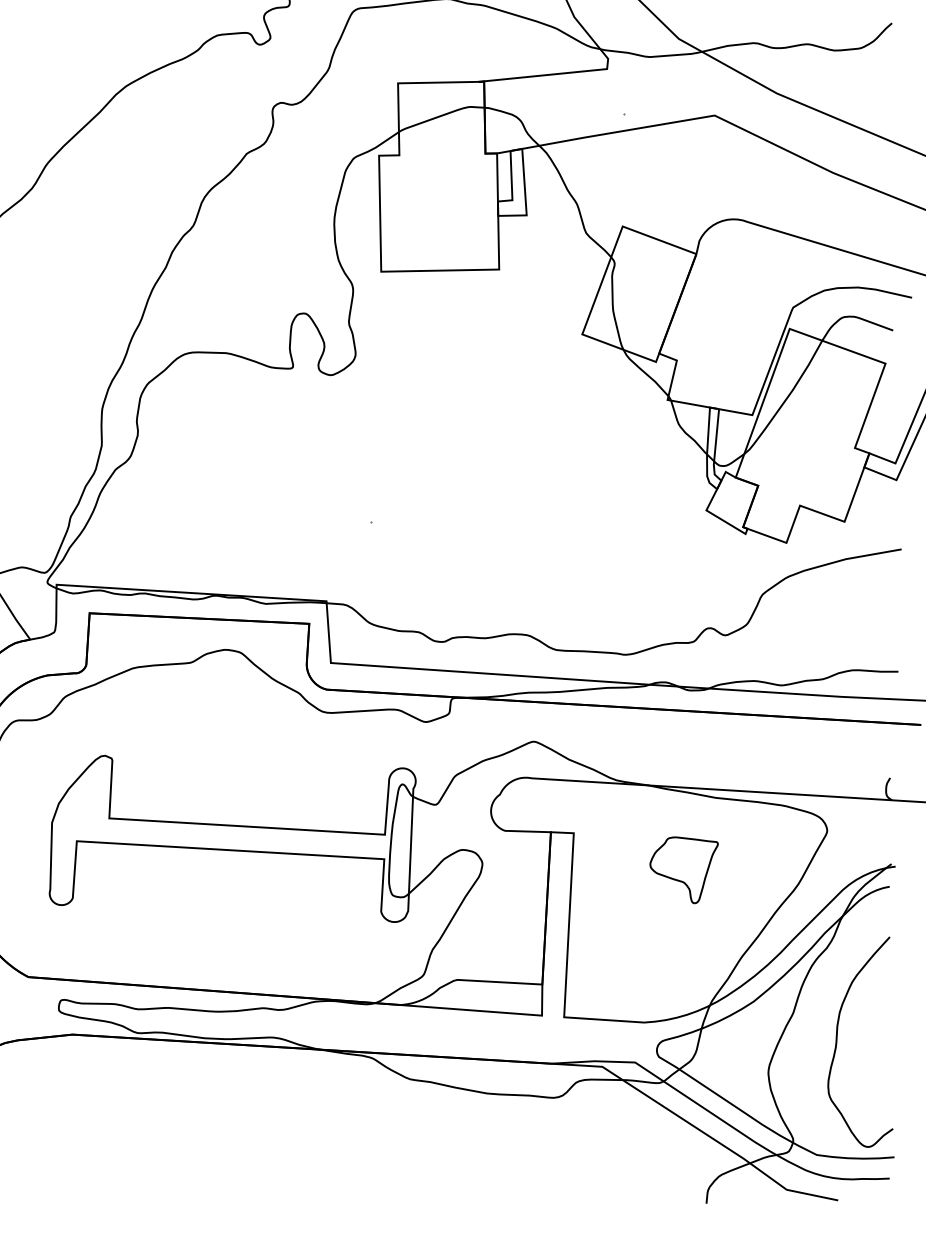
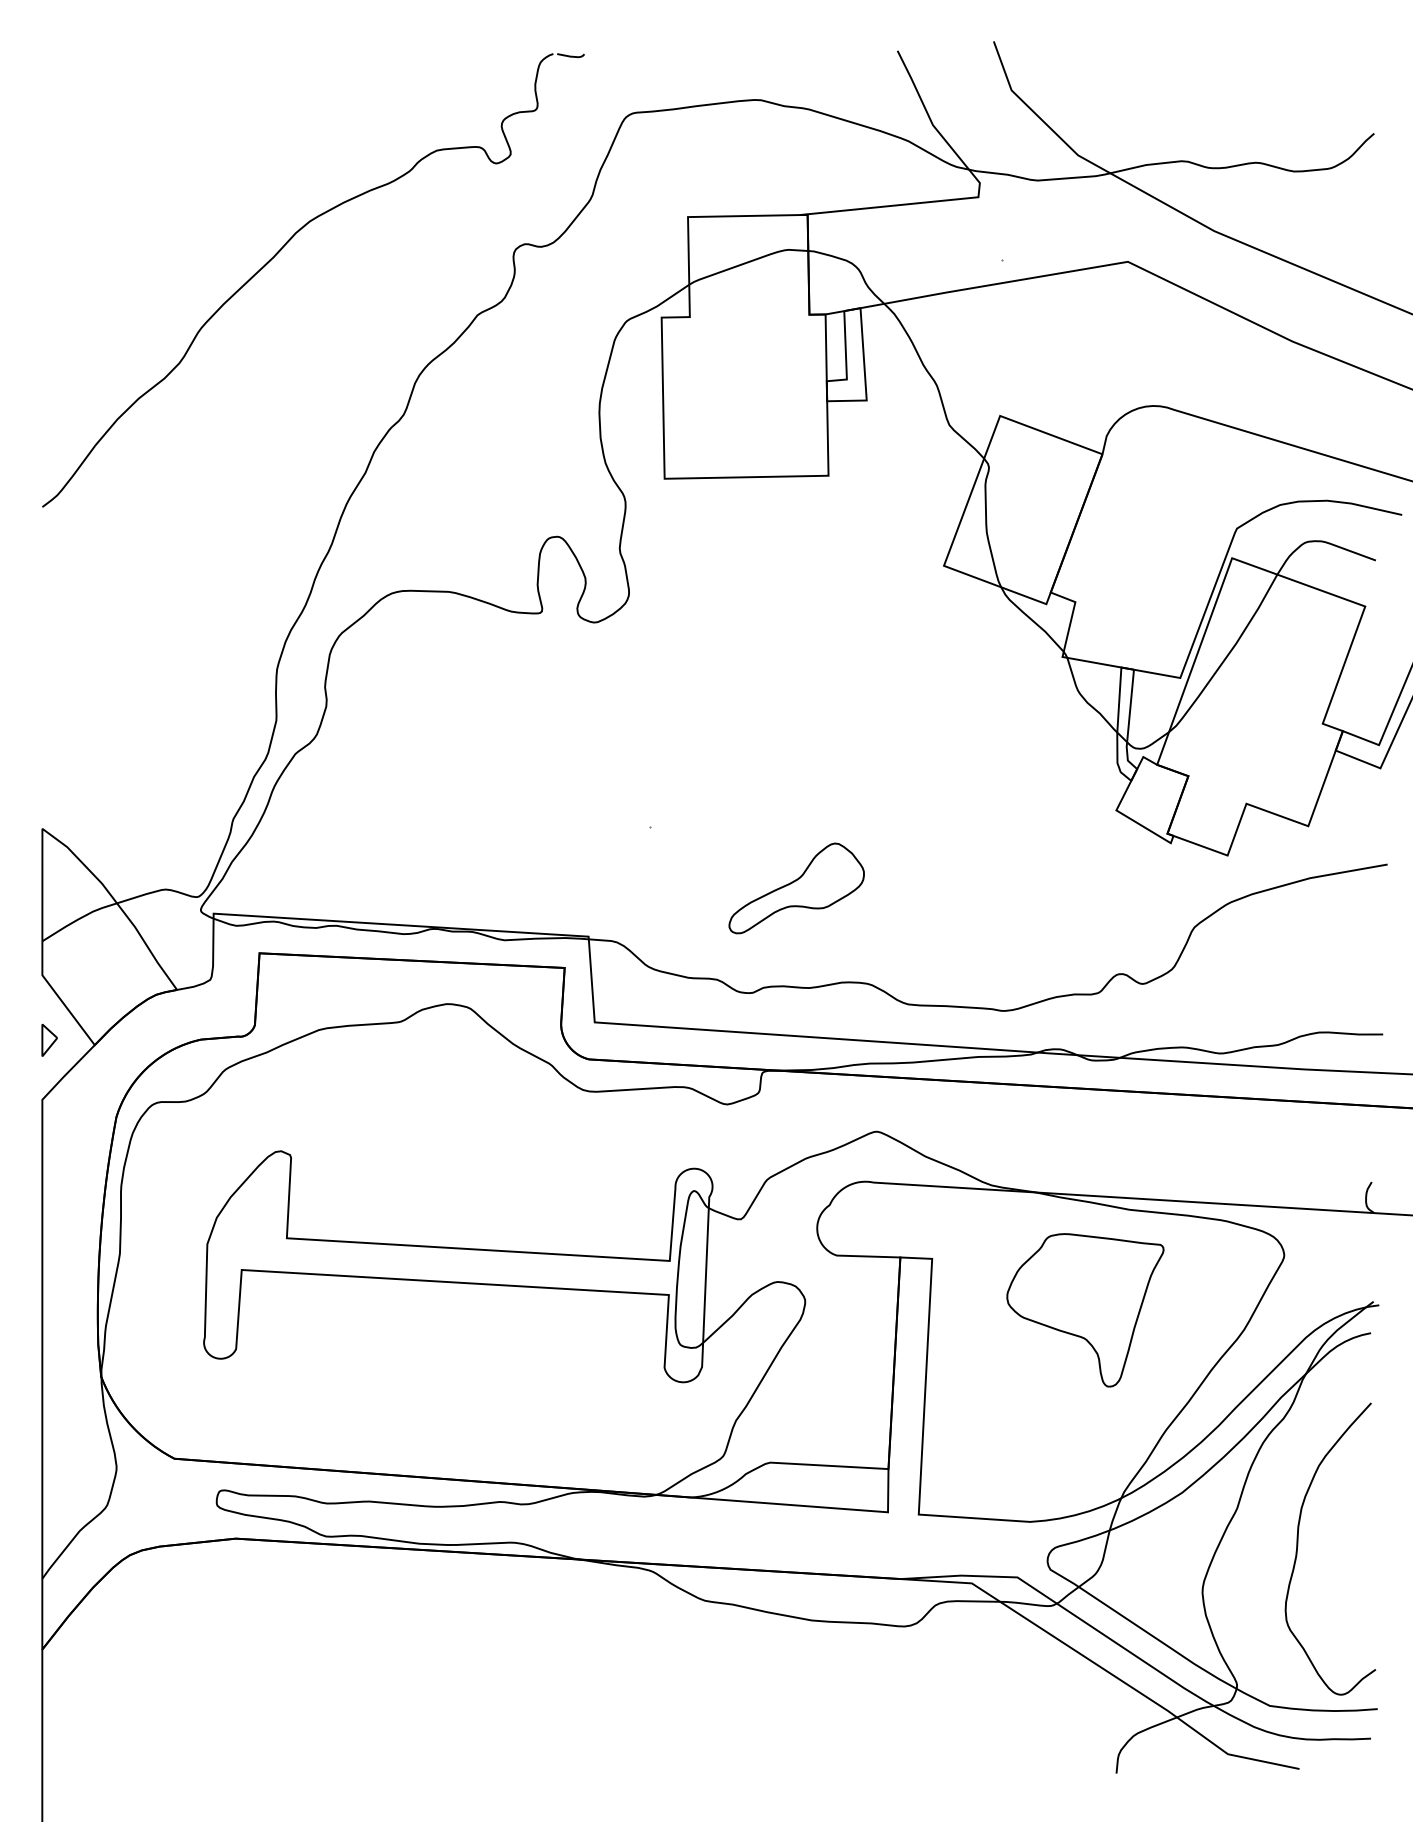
part: (476, 566) -> (796, 888), added
part: (684, 870) -> (1085, 1310), size x1.67

